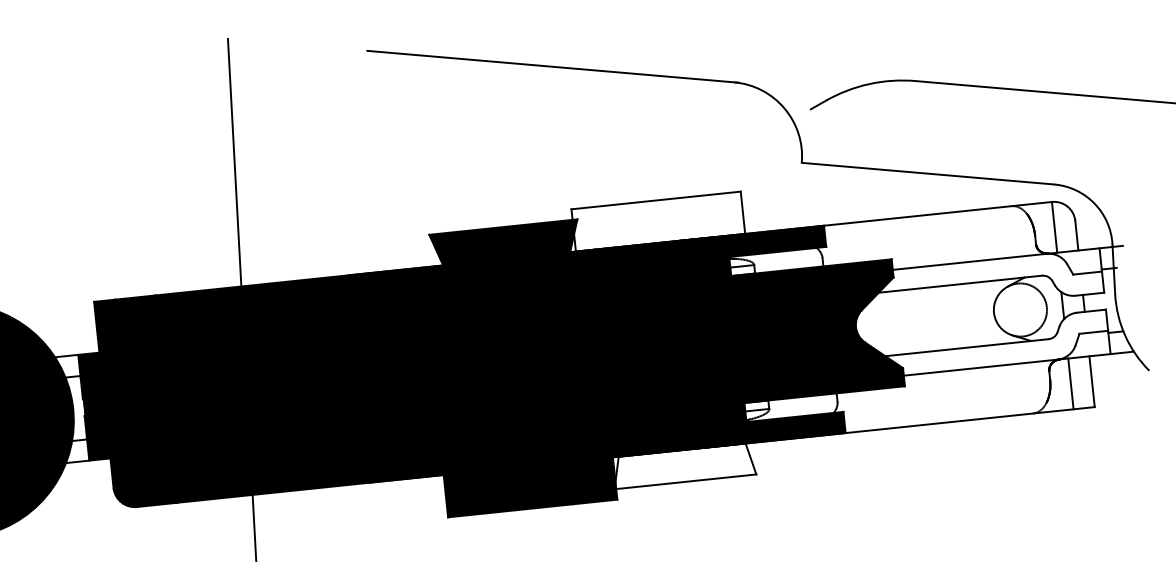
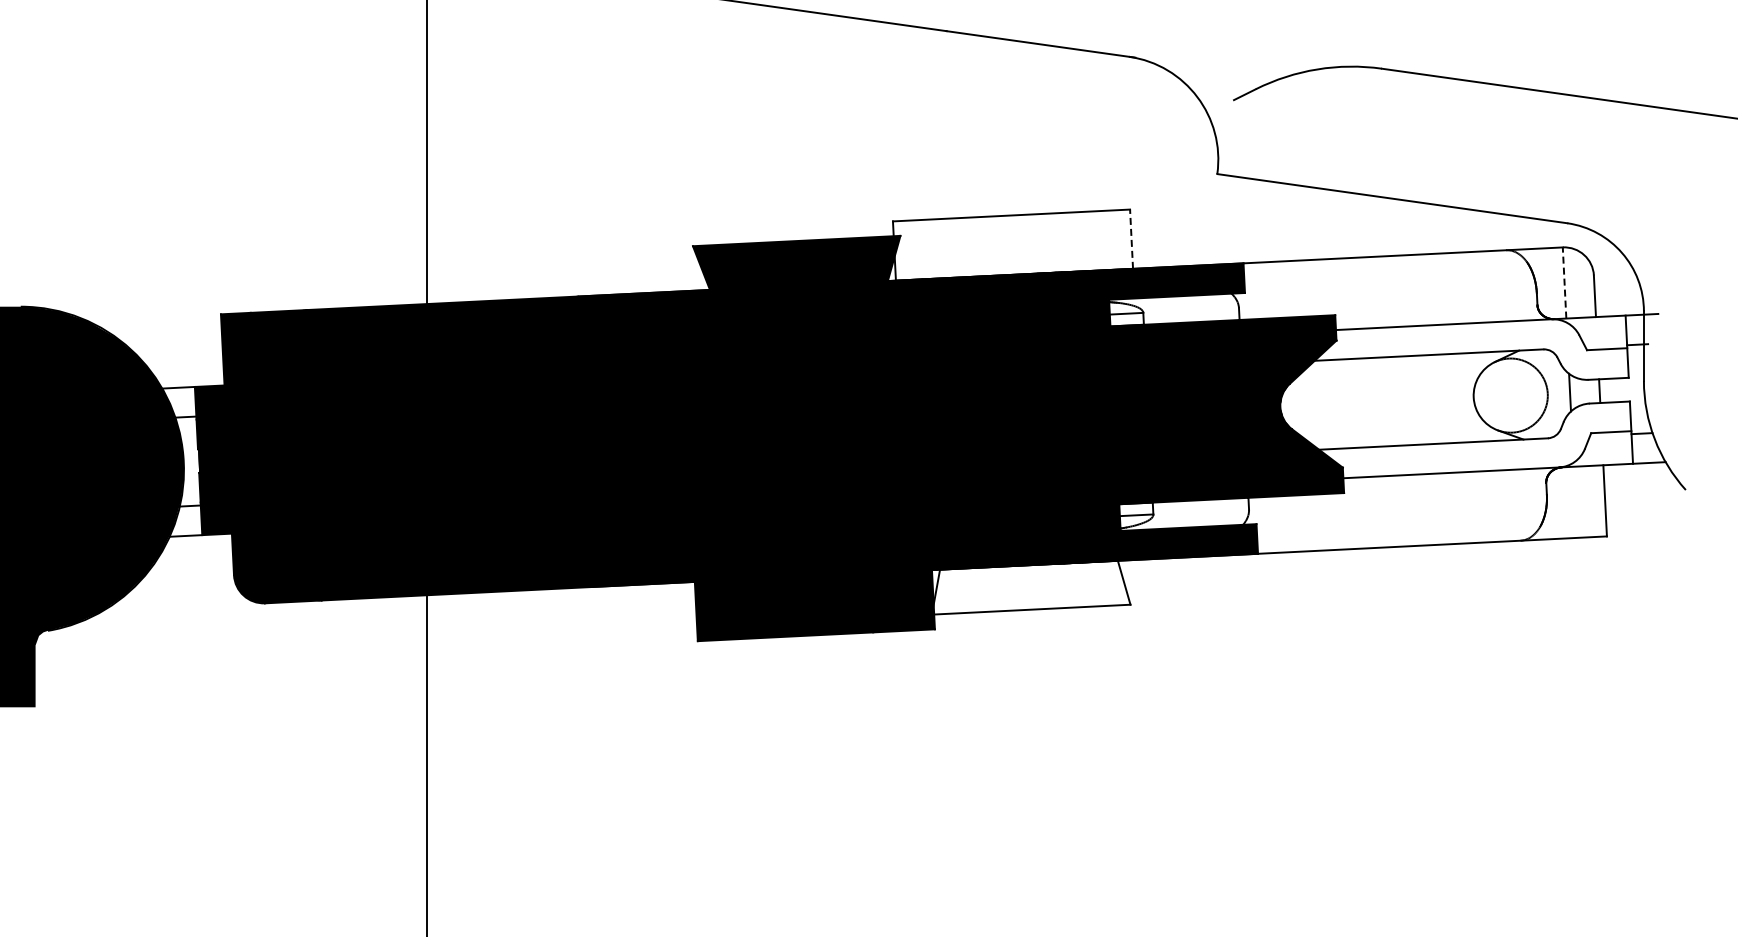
line: (742, 213) -> (1131, 239), solid -> dashed
line: (1054, 227) -> (1564, 283), solid -> dashed
line: (1070, 383) -> (1575, 501), removed

